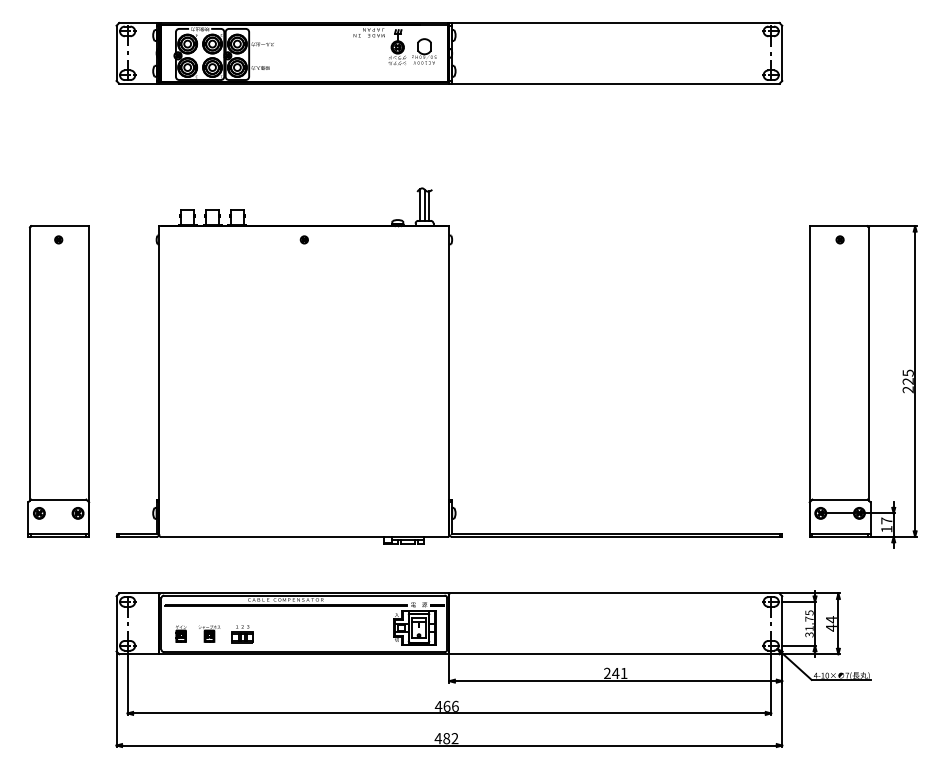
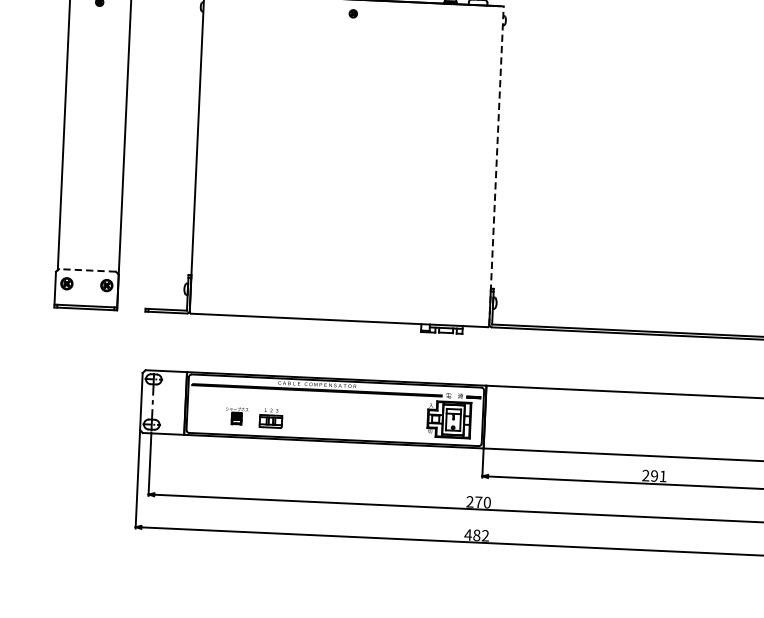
line: (449, 380) -> (496, 165), solid -> dashed
line: (58, 499) -> (87, 270), solid -> dashed
part: (180, 633) -> (206, 414), removed
text: (615, 673) -> (654, 476), 241 -> 291
text: (446, 705) -> (478, 501), 466 -> 270

